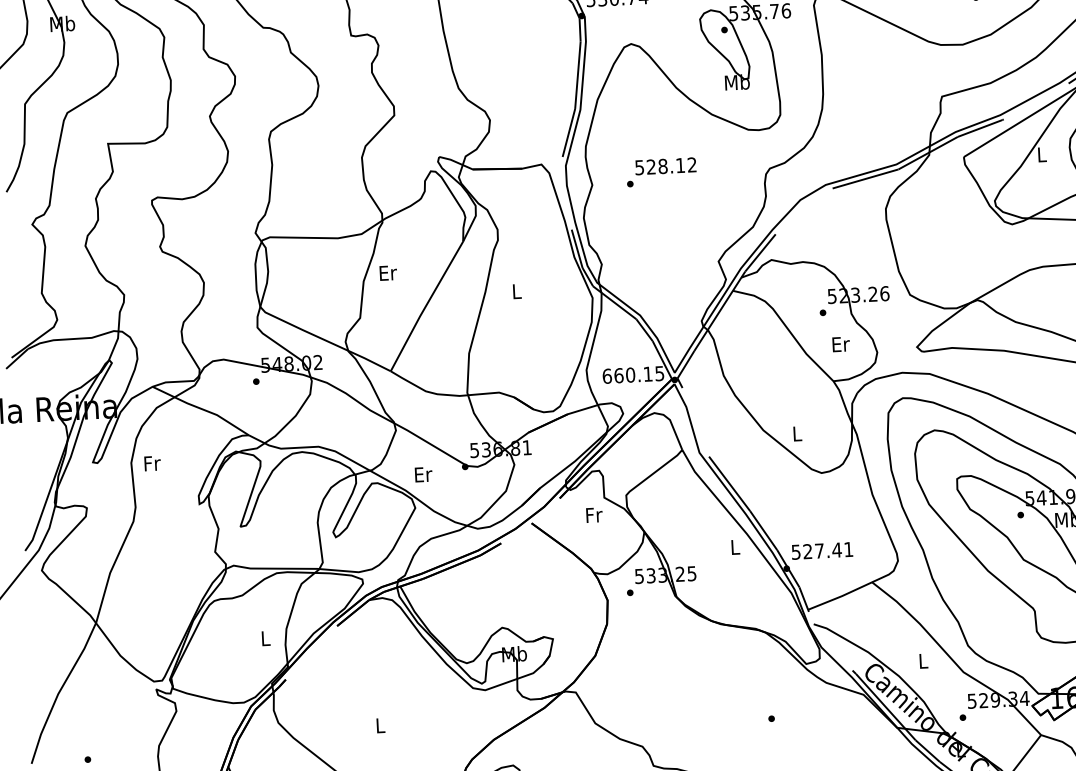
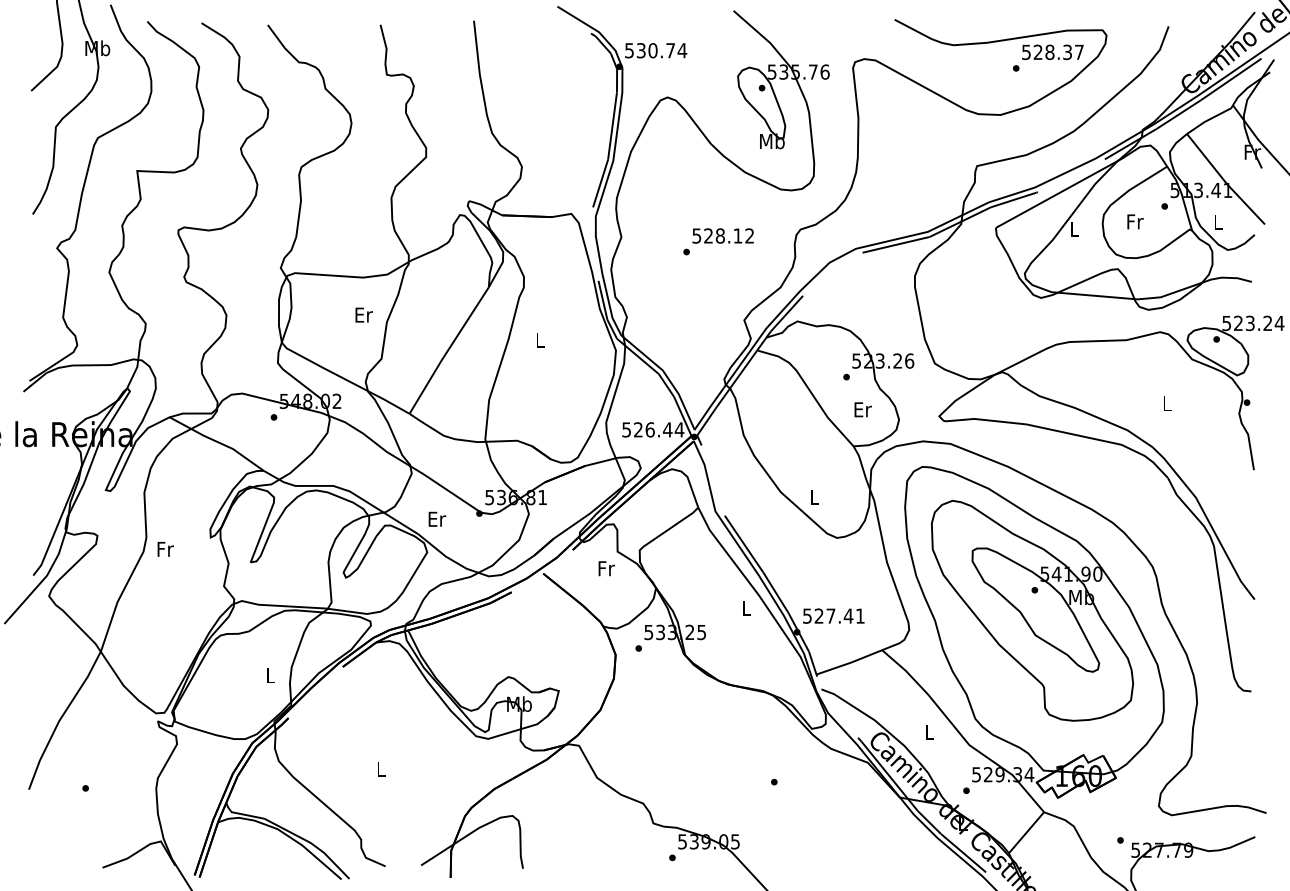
text: (661, 172) -> (718, 241), moved
text: (387, 272) -> (363, 314), moved
text: (633, 374) -> (653, 429), 660.15 -> 526.44
text: (152, 463) -> (165, 549), moved

